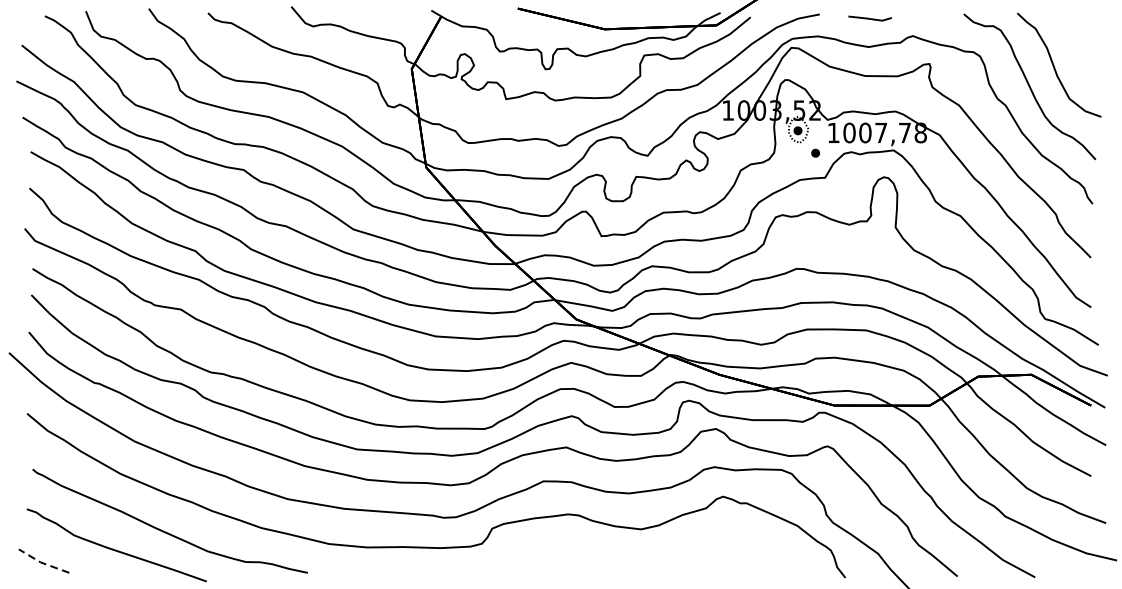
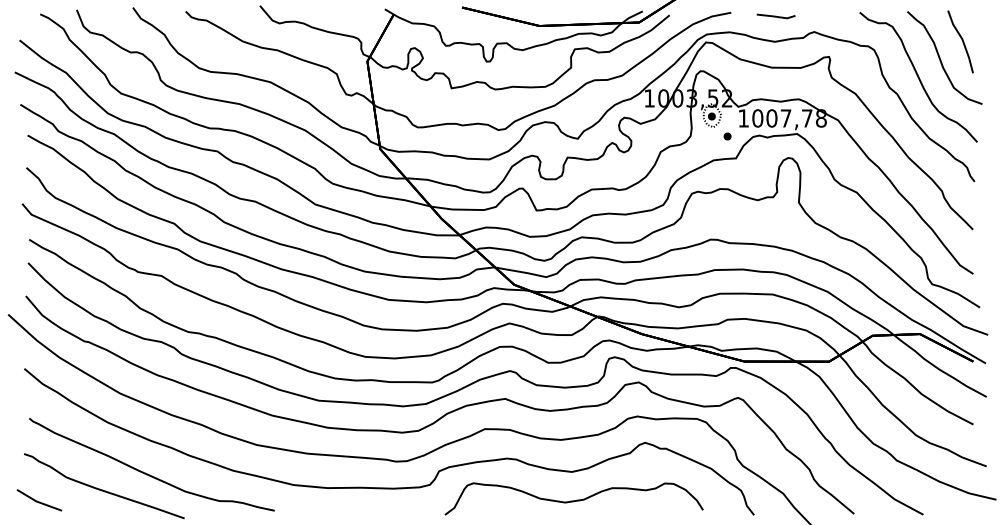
line: (1077, 45) -> (961, 40), added
curve: (642, 561) -> (573, 500), added
line: (42, 563) -> (38, 502), dashed -> solid

